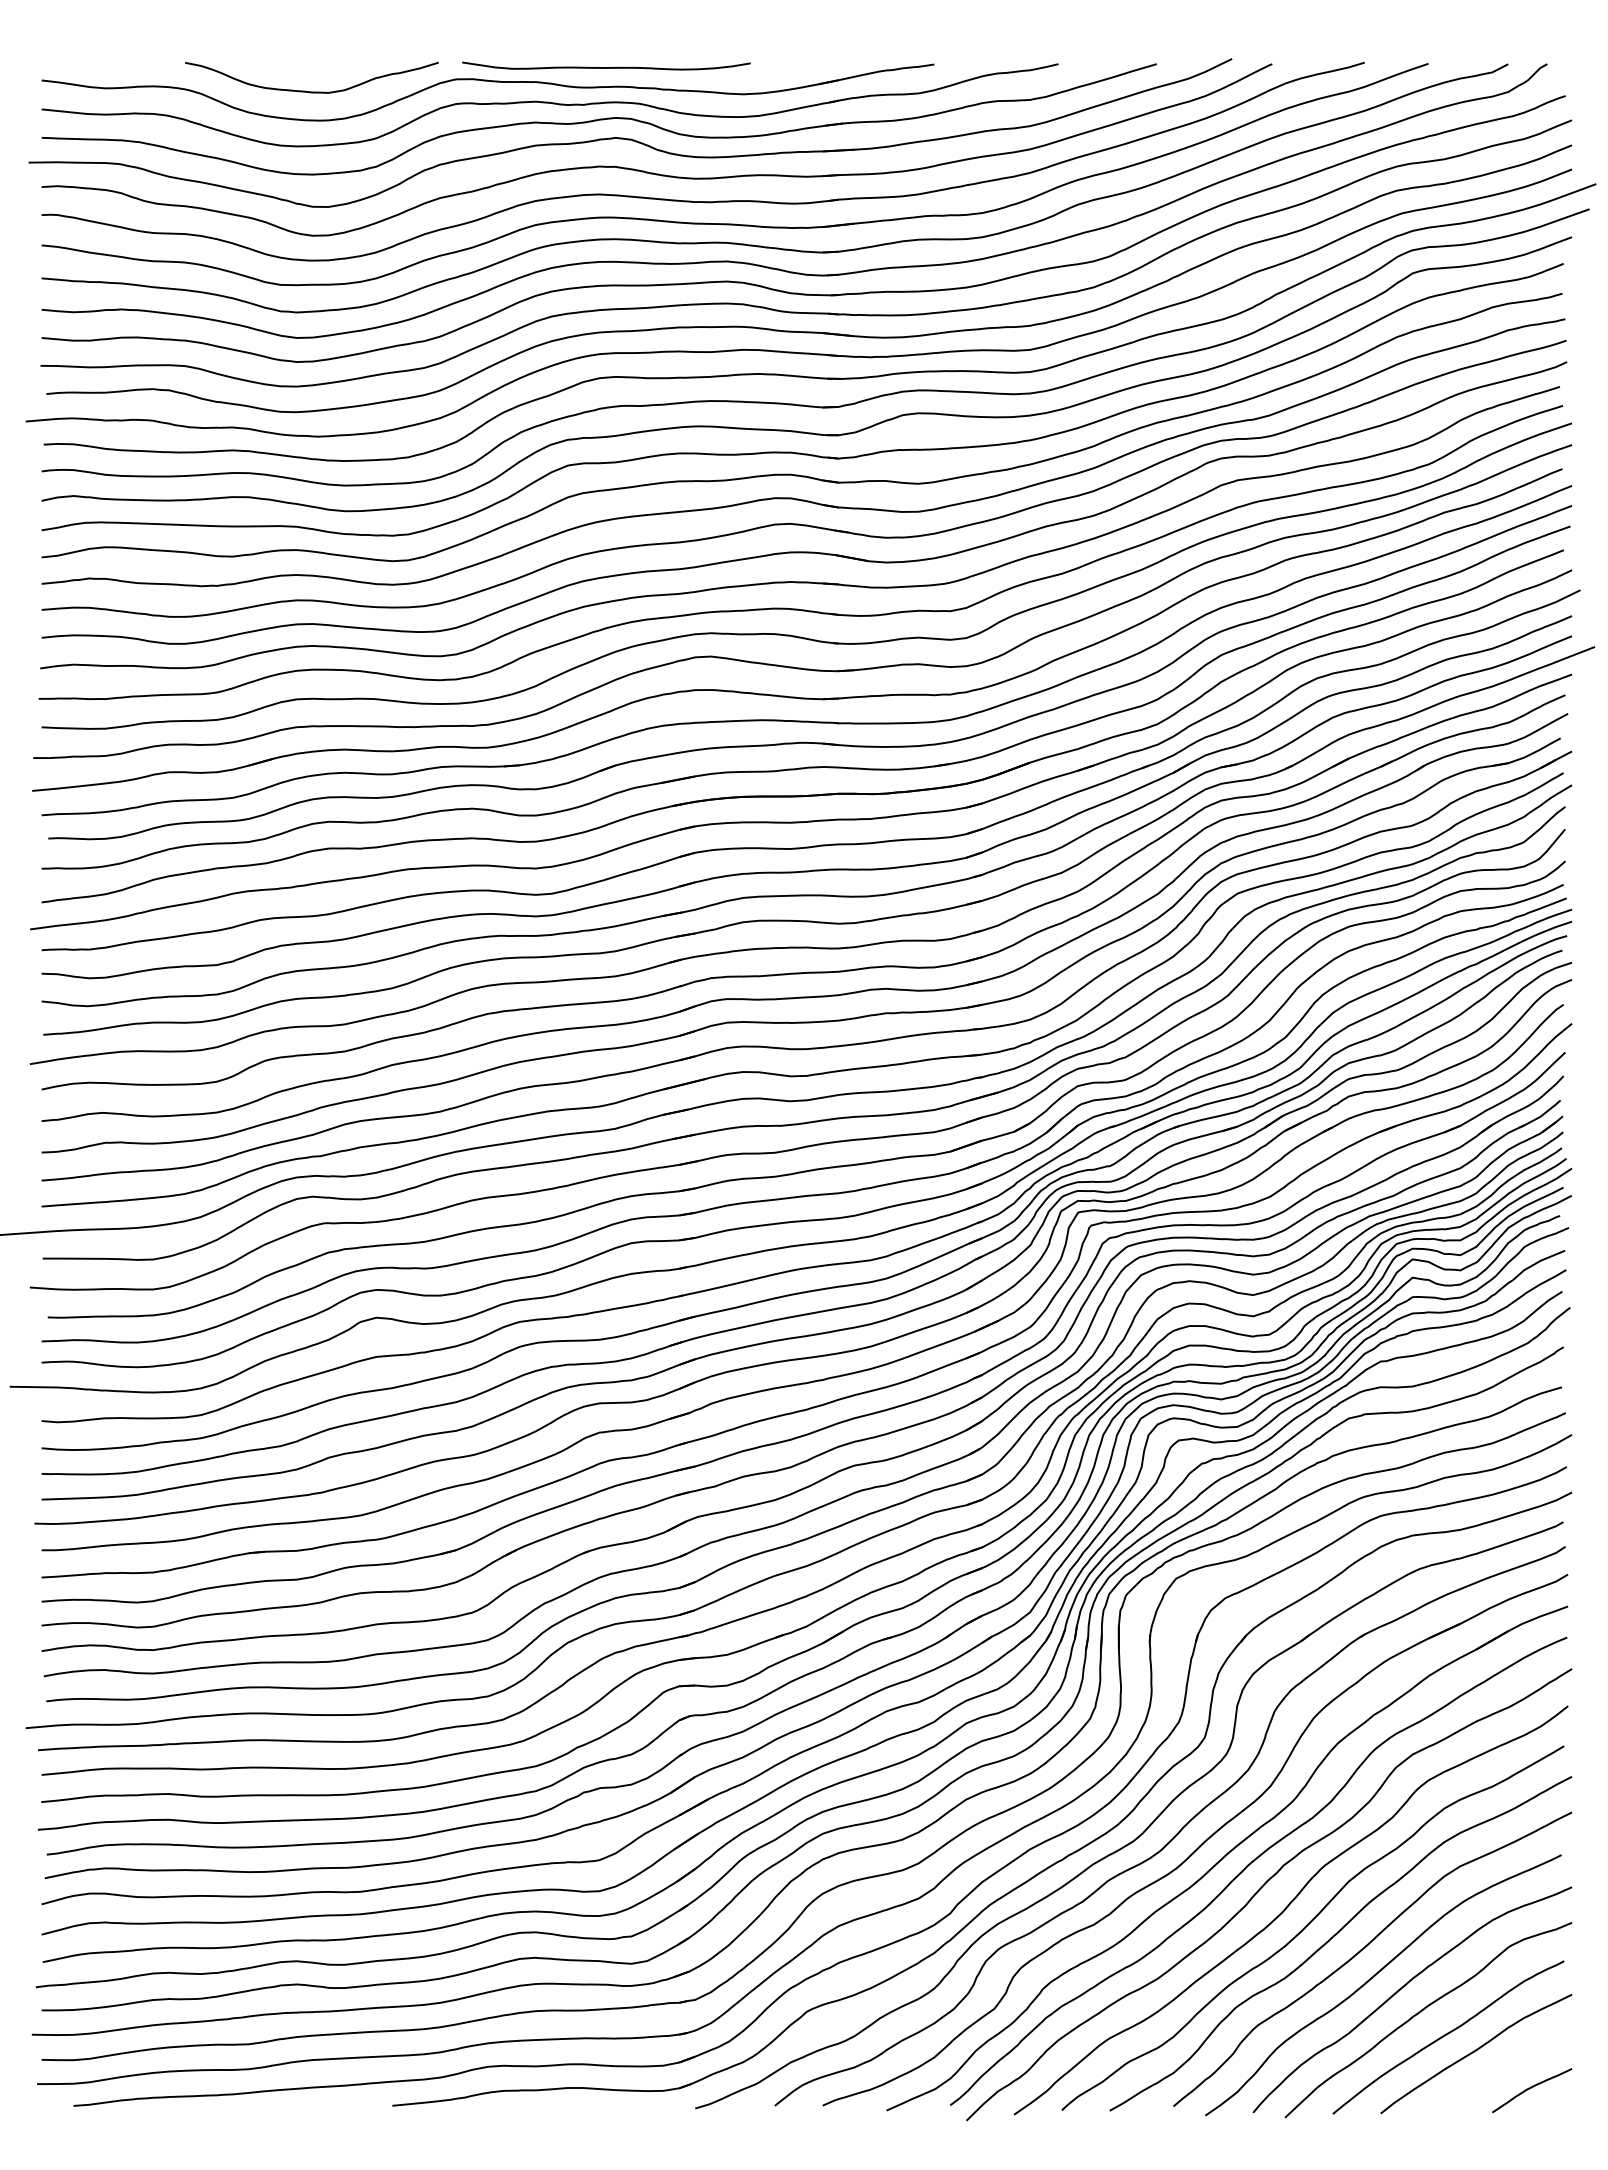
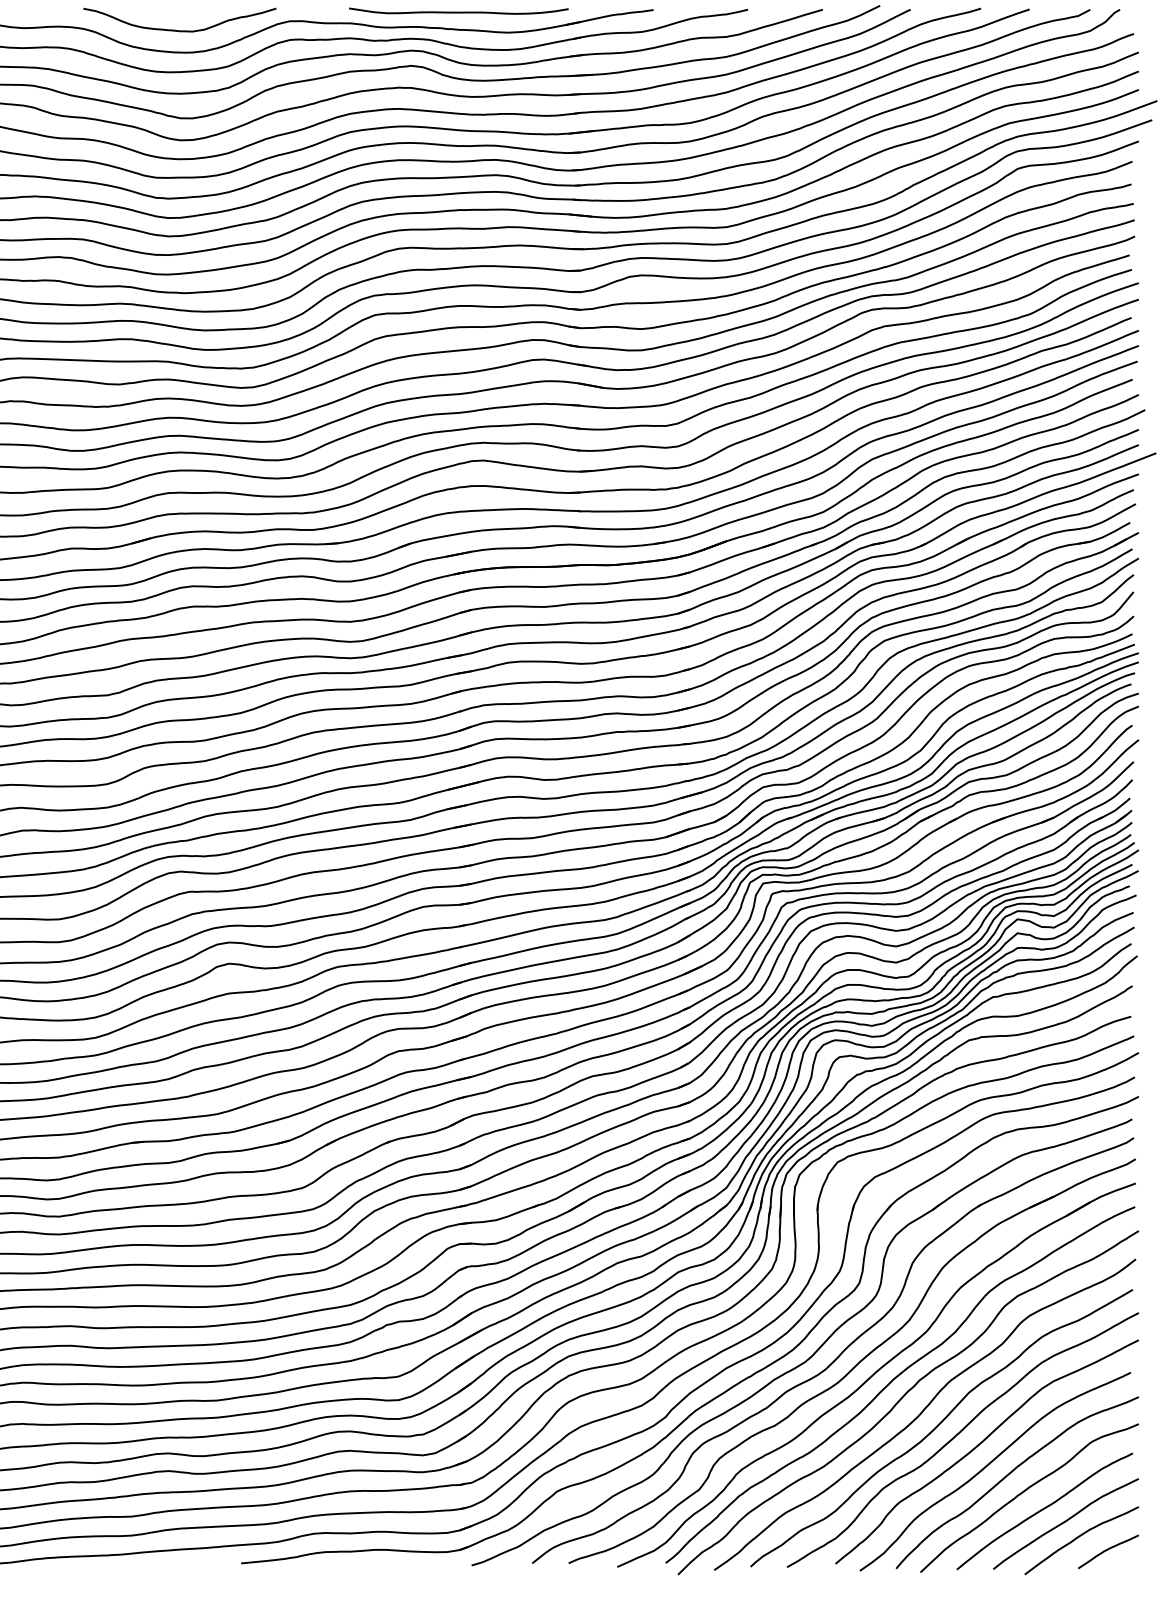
curve: (606, 67) -> (458, 12), moved
curve: (1492, 2072) -> (1078, 1538), added

